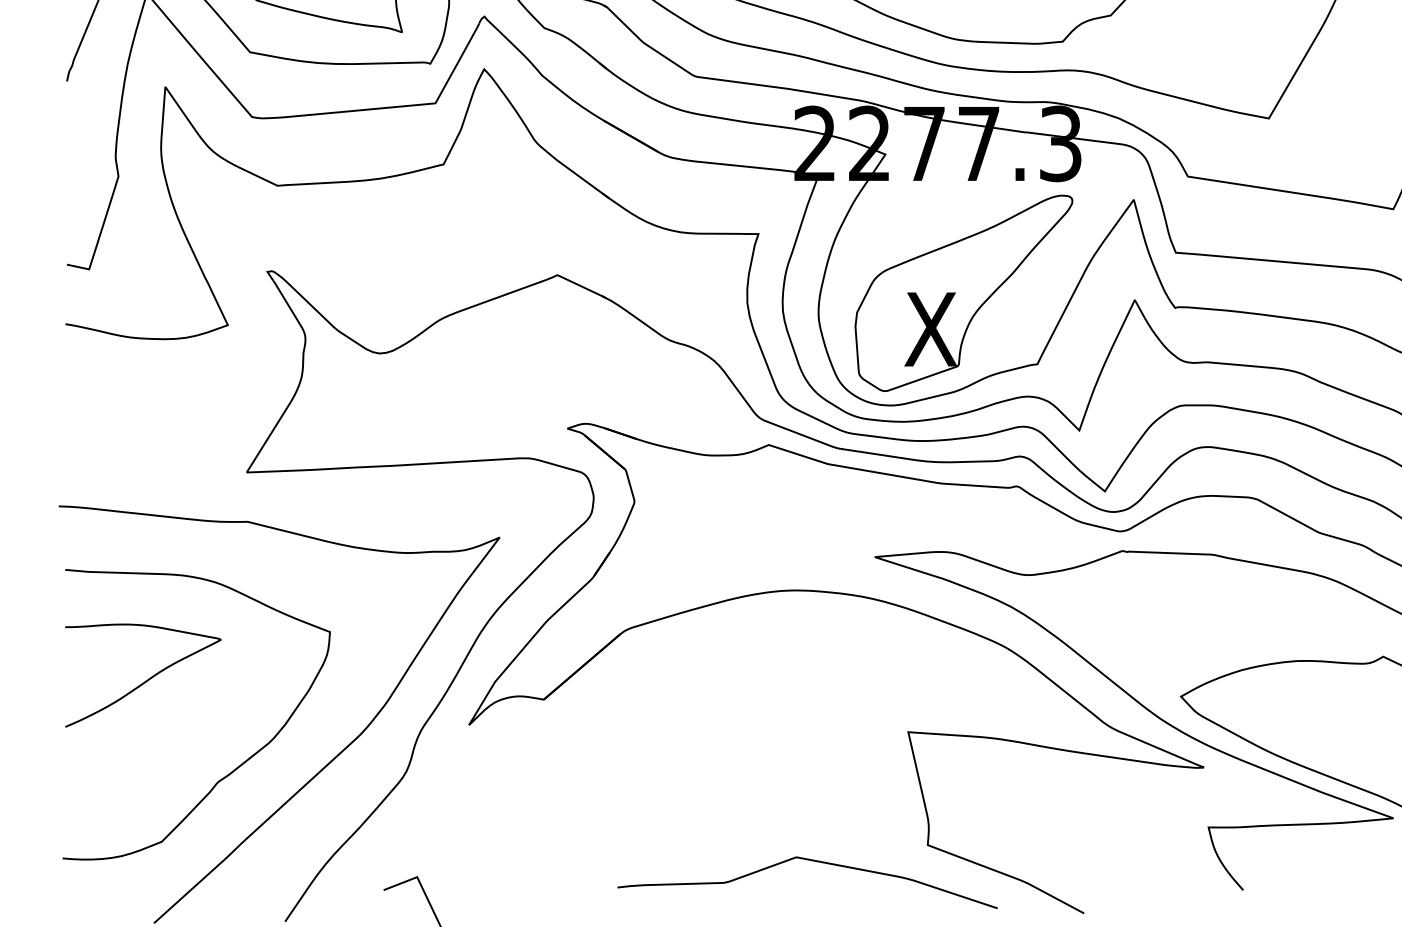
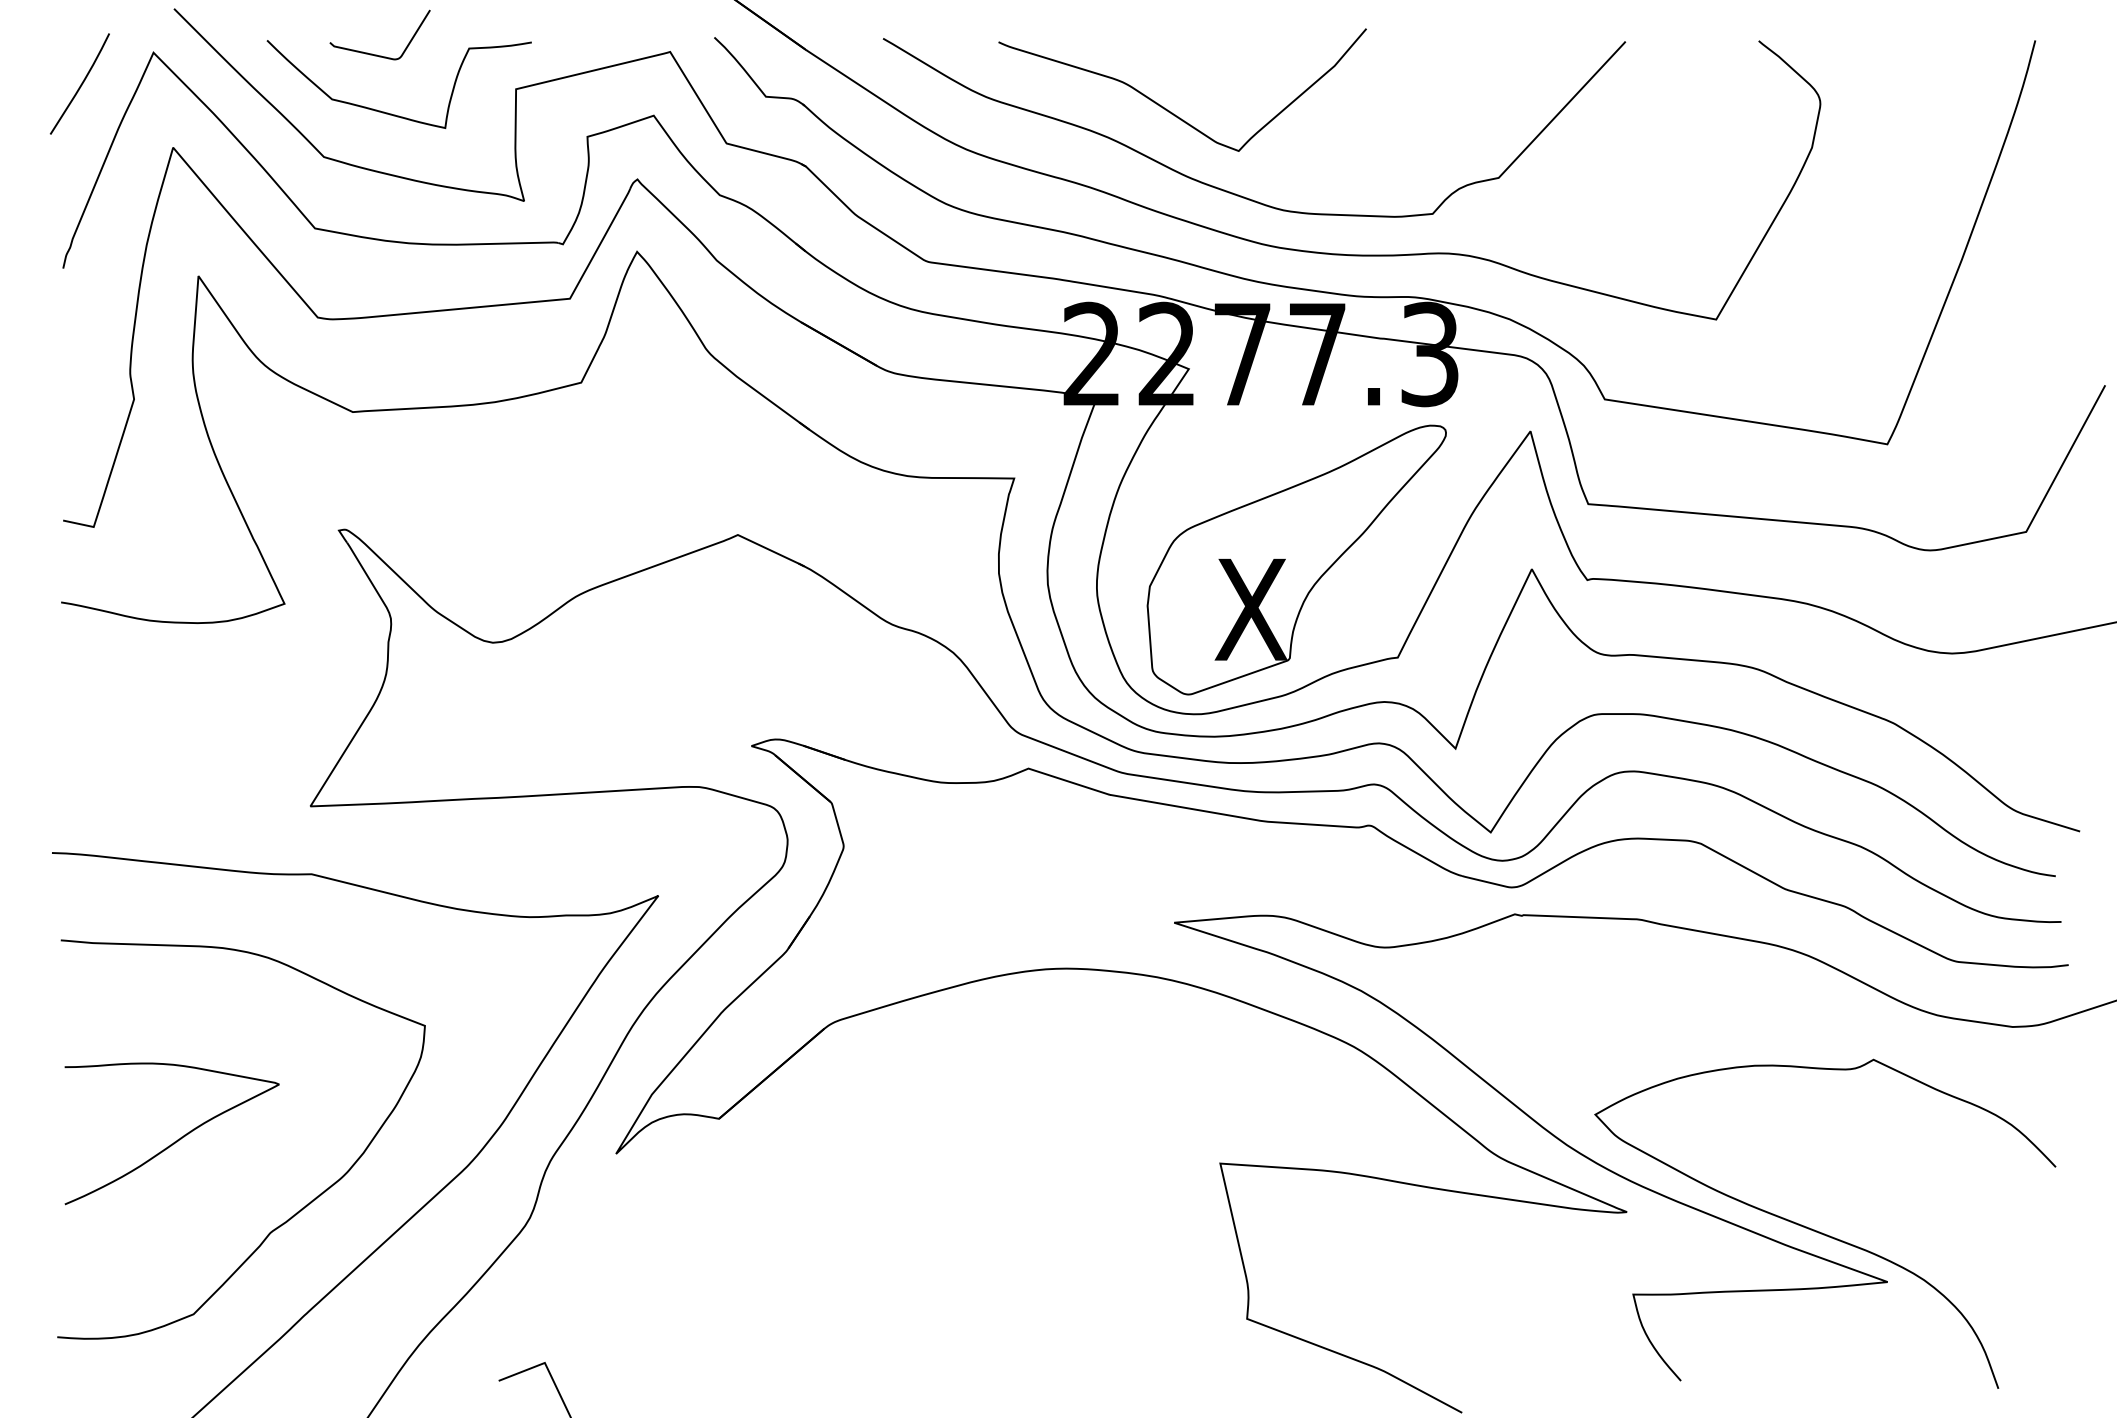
curve: (147, 679) -> (177, 1139), moved
curve: (810, 860) -> (1085, 1340), removed

